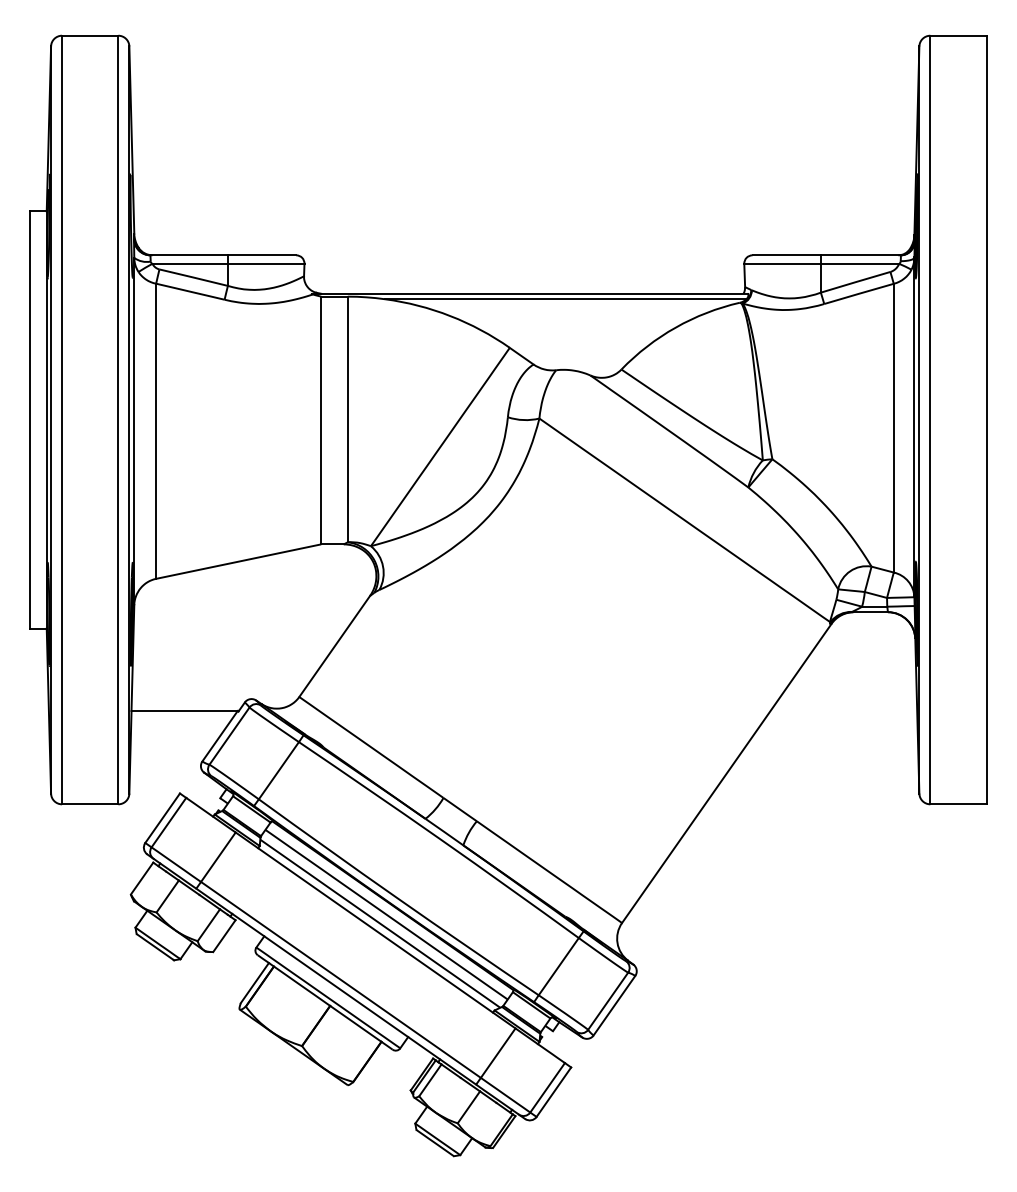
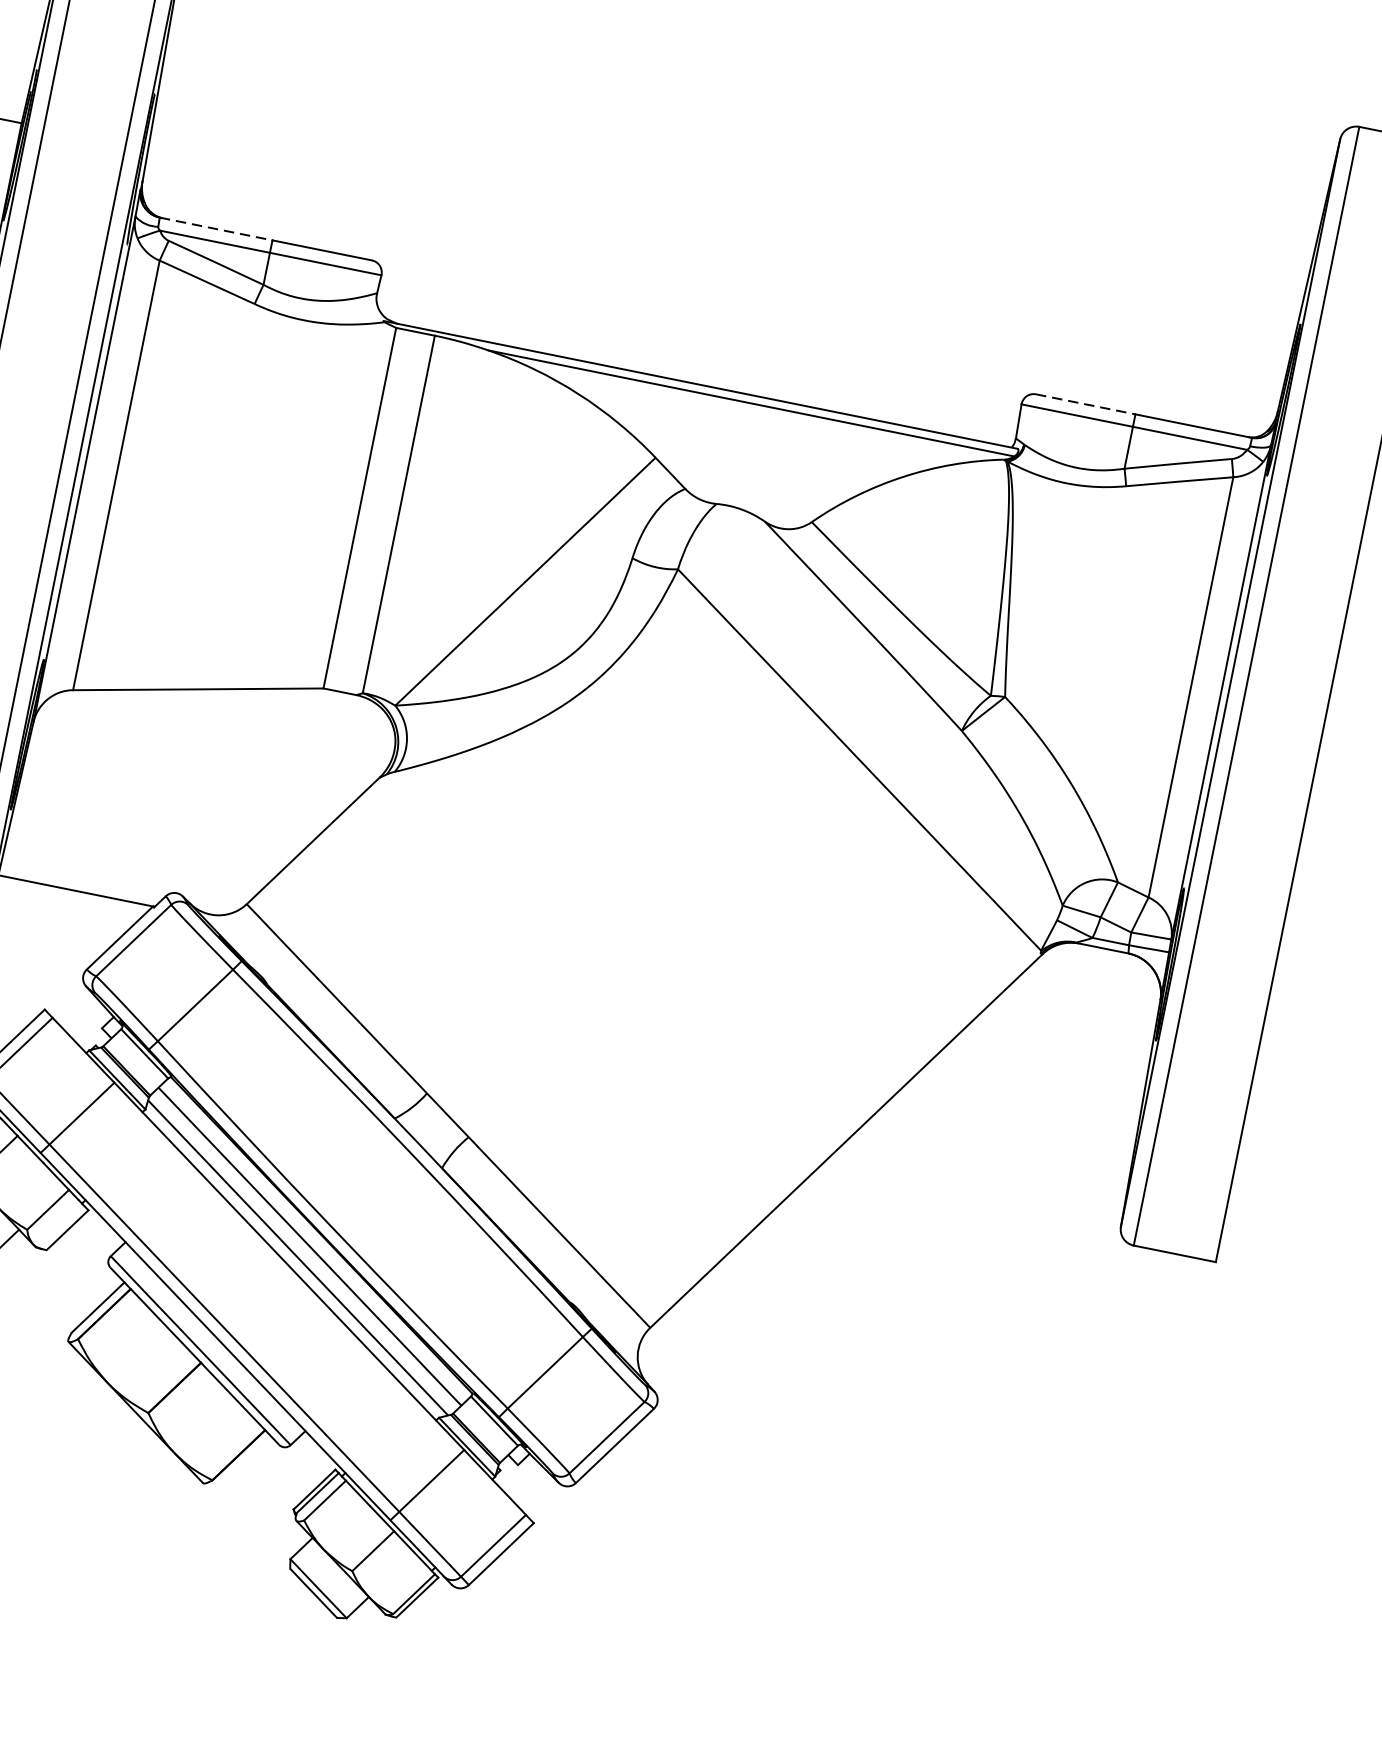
line: (189, 255) -> (216, 229), solid -> dashed
line: (787, 255) -> (1086, 404), solid -> dashed

